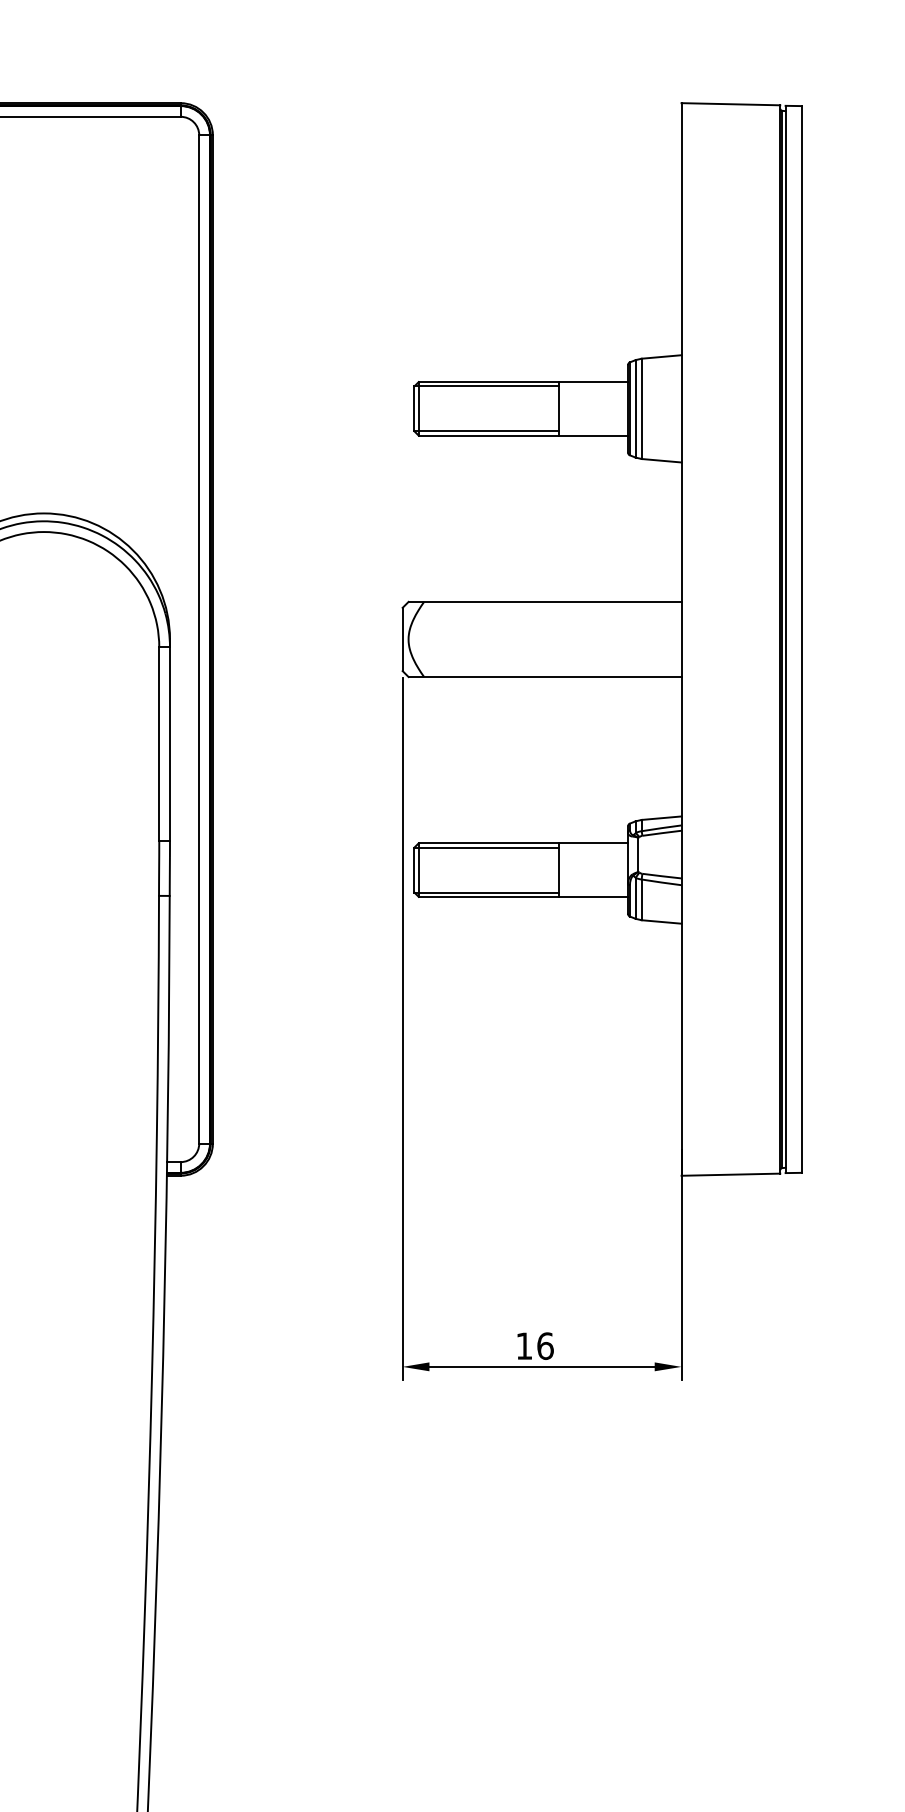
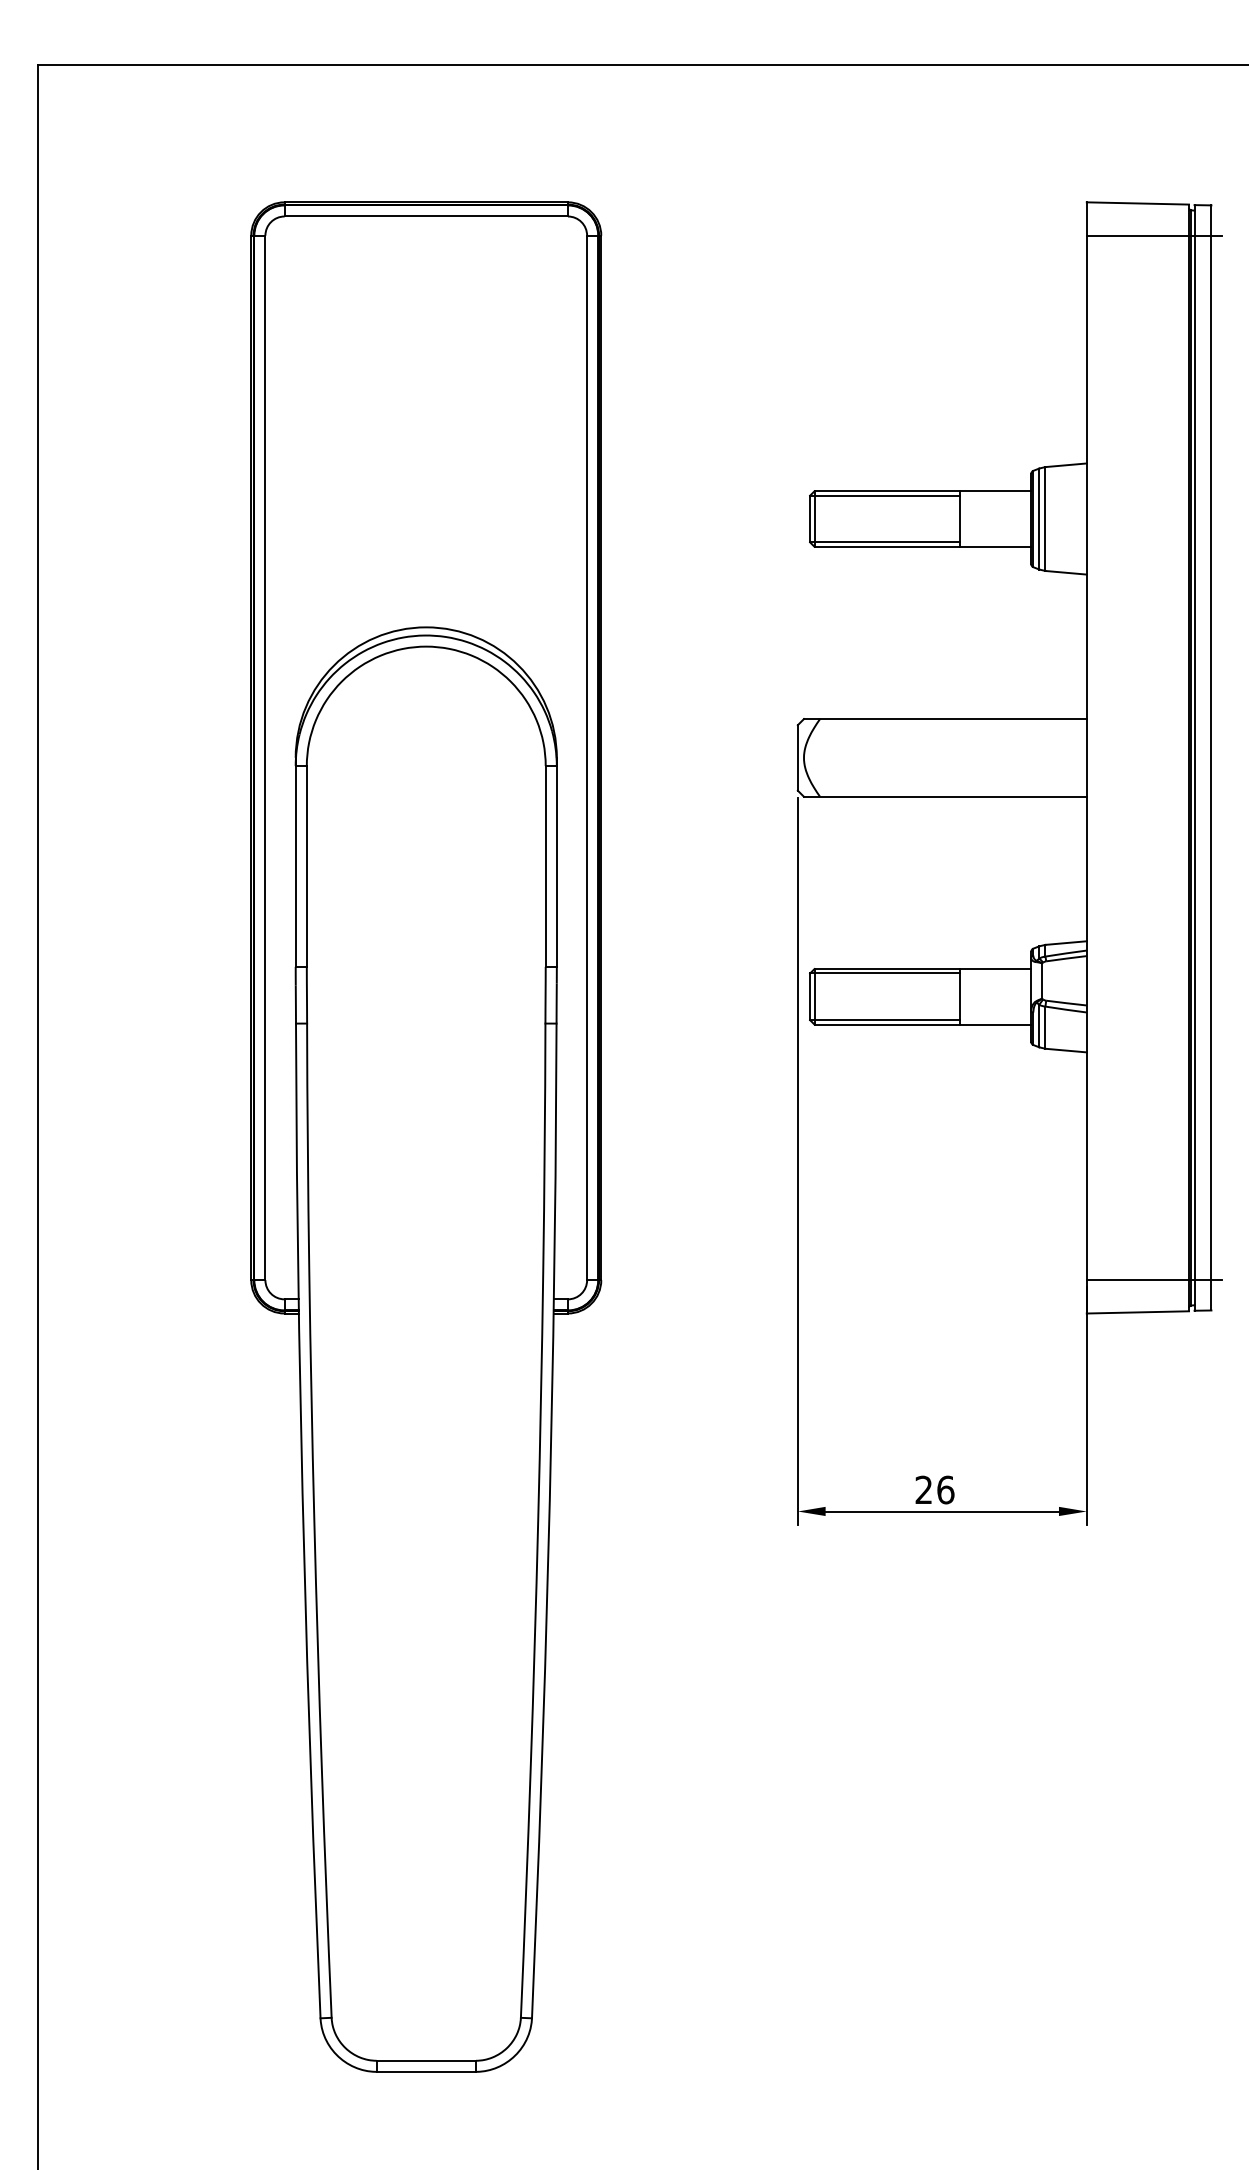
line: (746, 135) -> (1154, 235), added
line: (746, 1143) -> (1154, 1280), added
text: (523, 1345) -> (923, 1489), 16 -> 26

